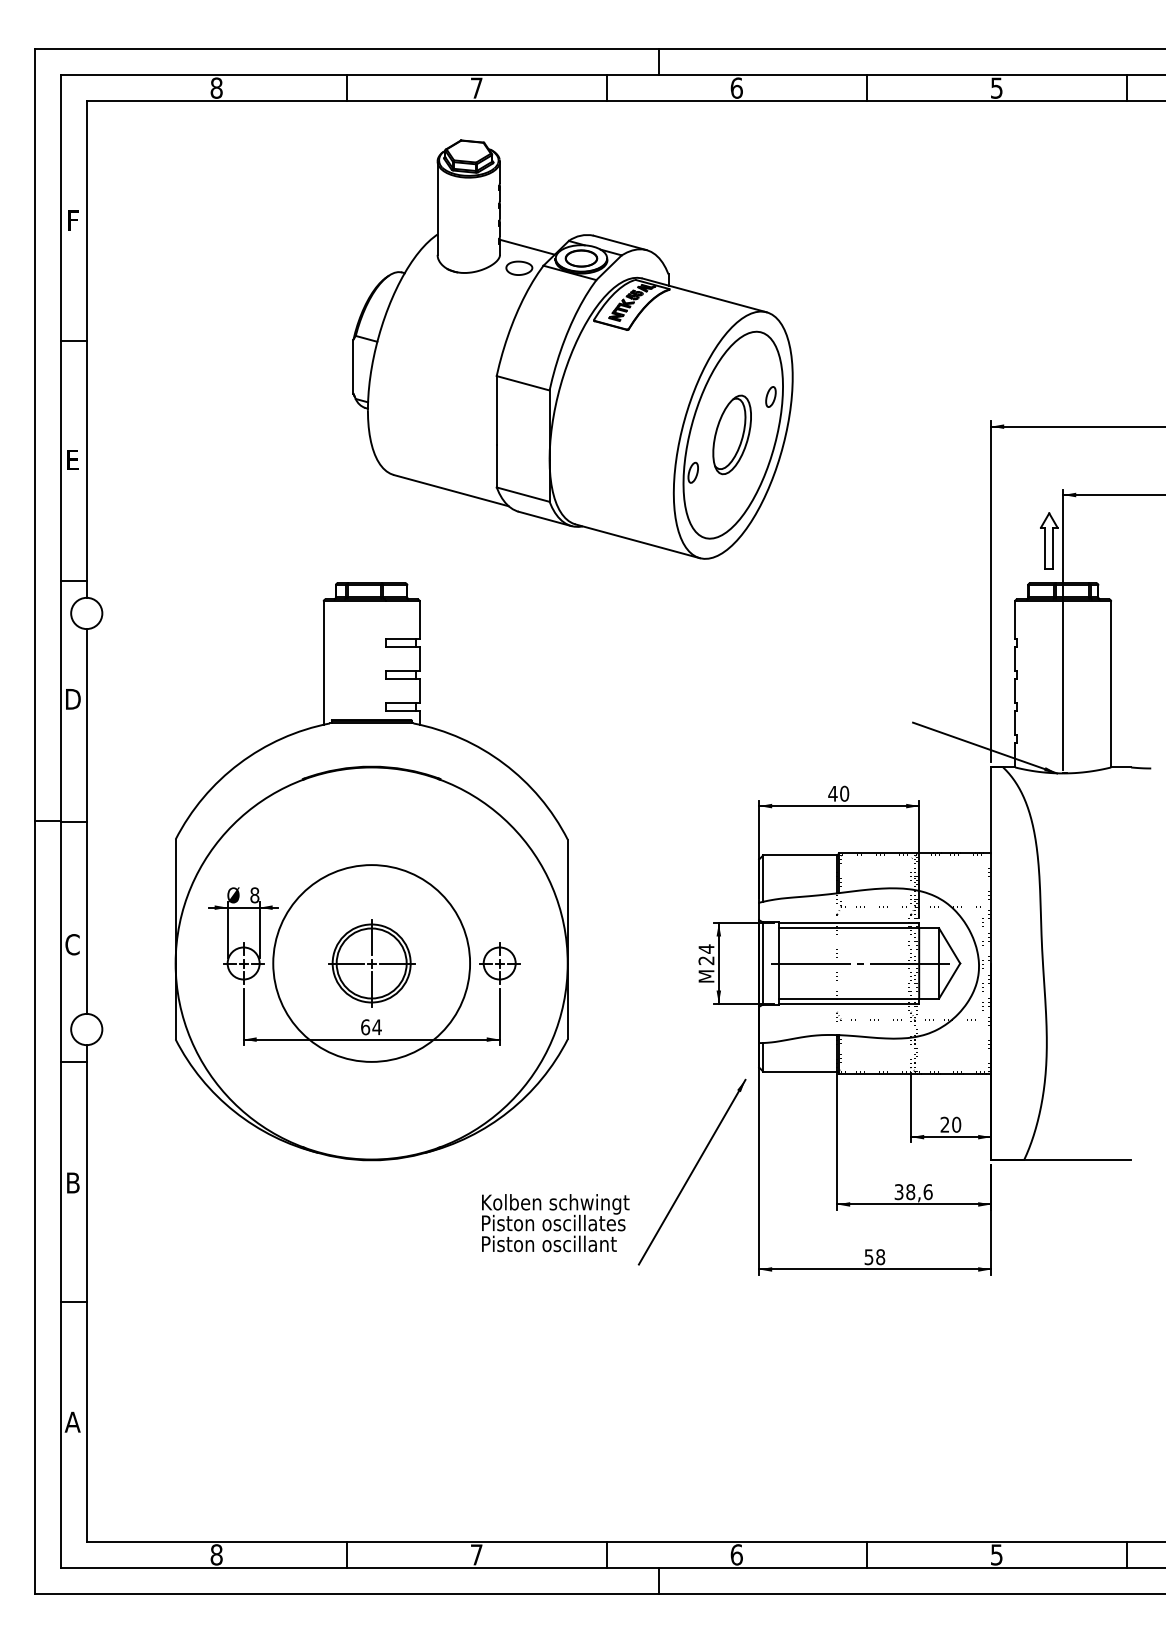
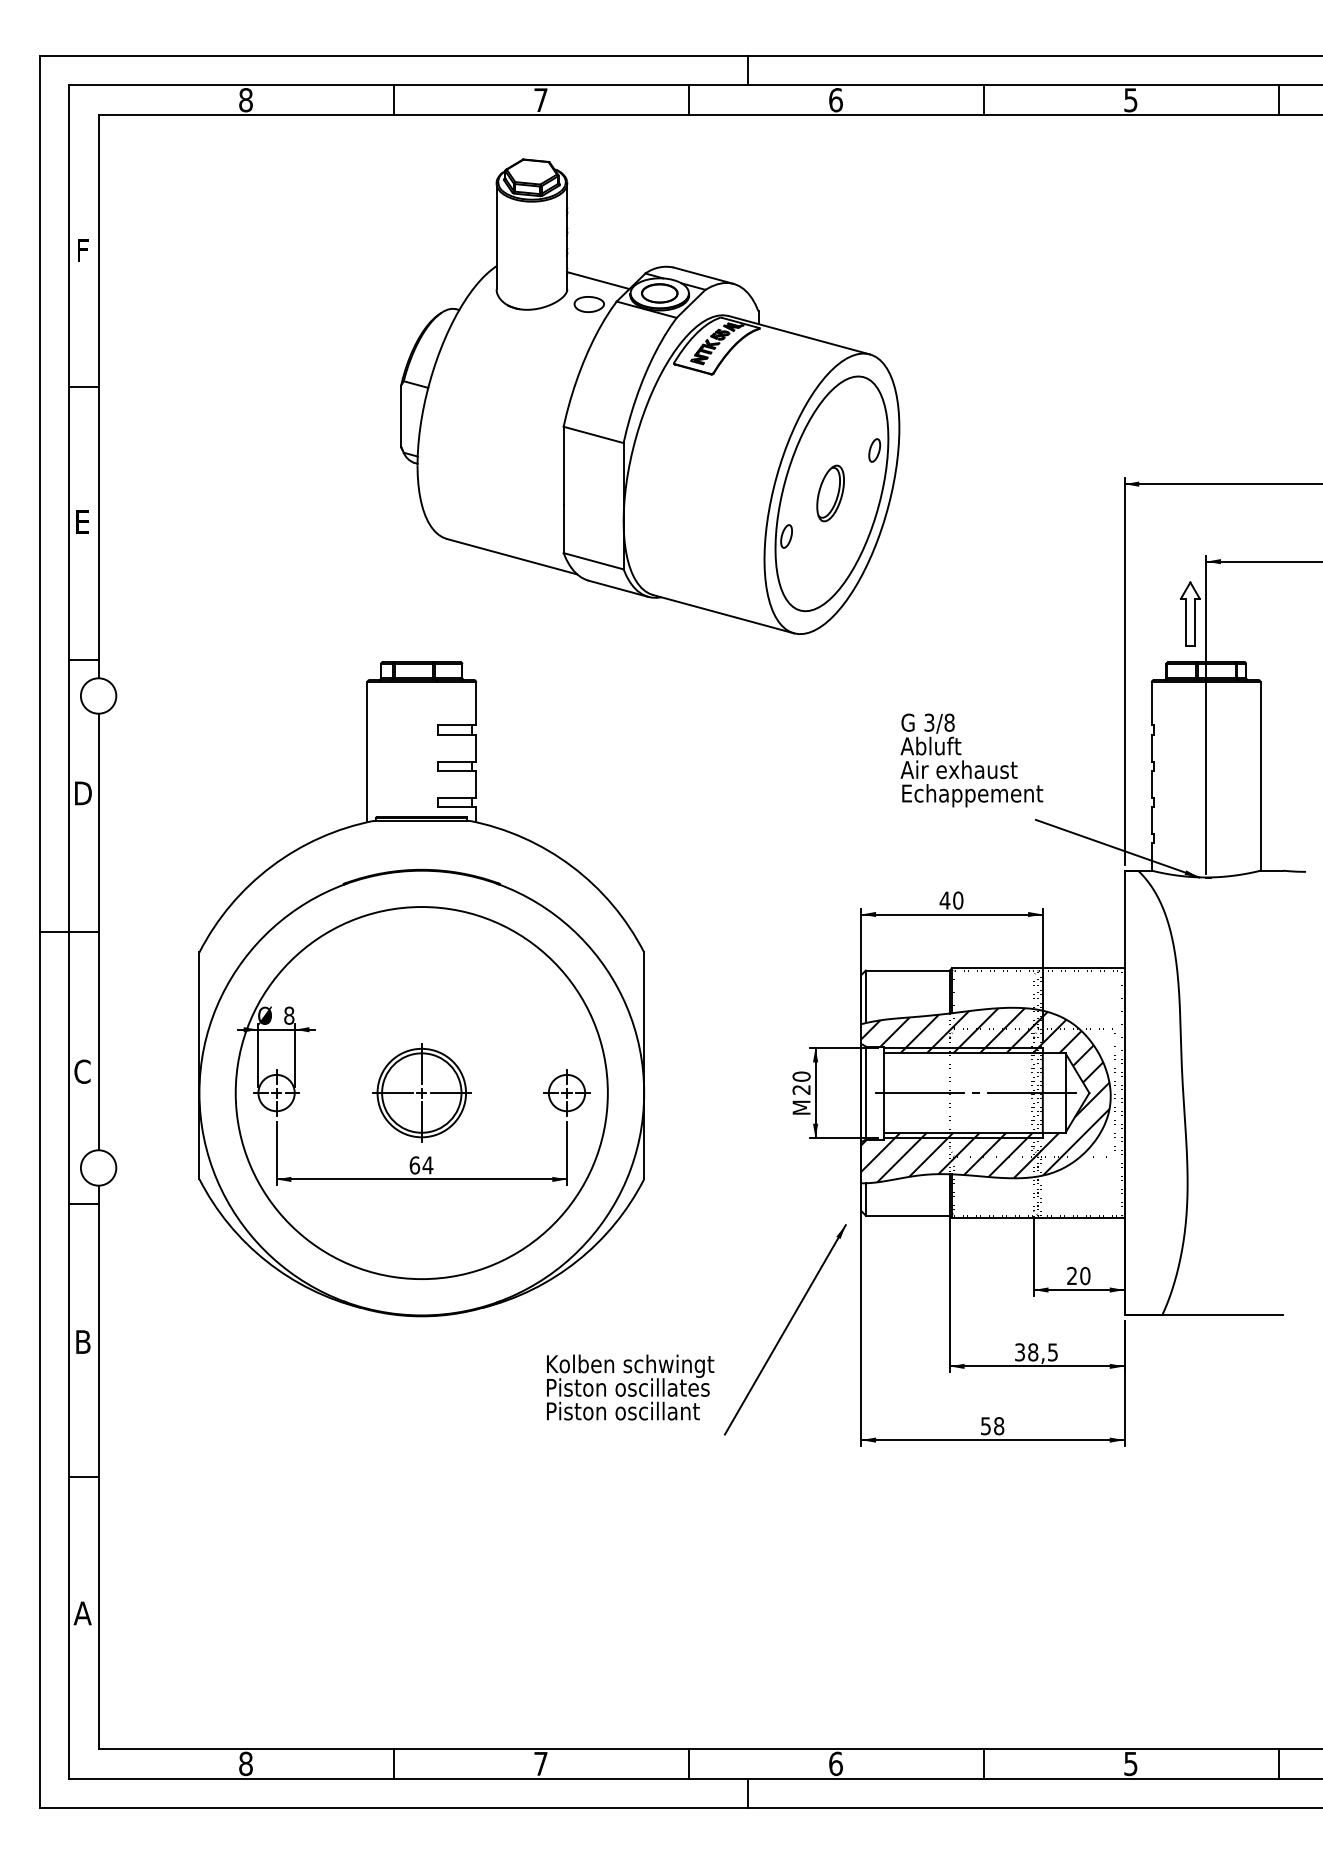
part: (731, 434) -> (830, 493), size x0.62
part: (856, 670) -> (971, 760), added
text: (706, 948) -> (801, 1076), 24 -> 20
circle: (371, 963) -> (421, 1093), size x1.67
hatch: (868, 965) -> (985, 1095), added
text: (928, 1192) -> (1053, 1352), 38,6 -> 38,5

